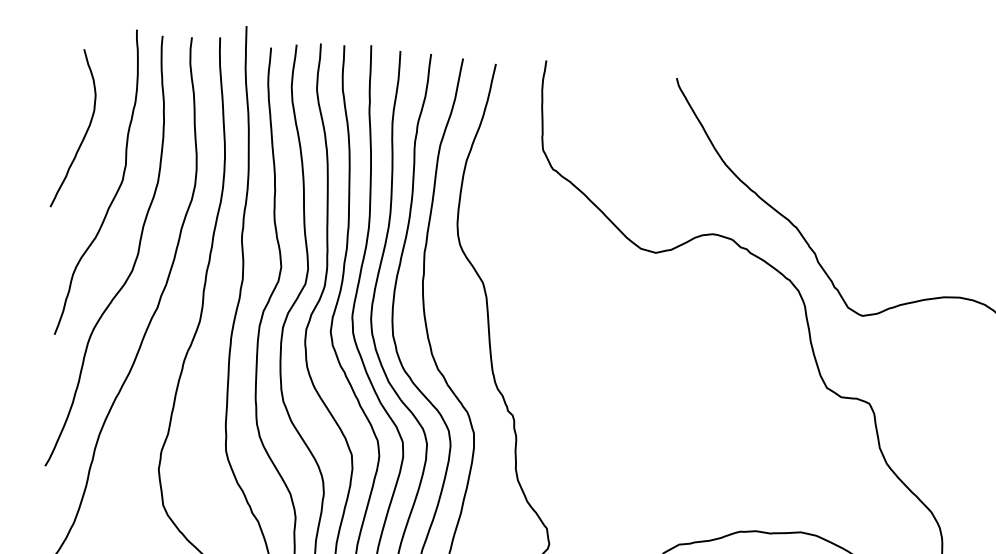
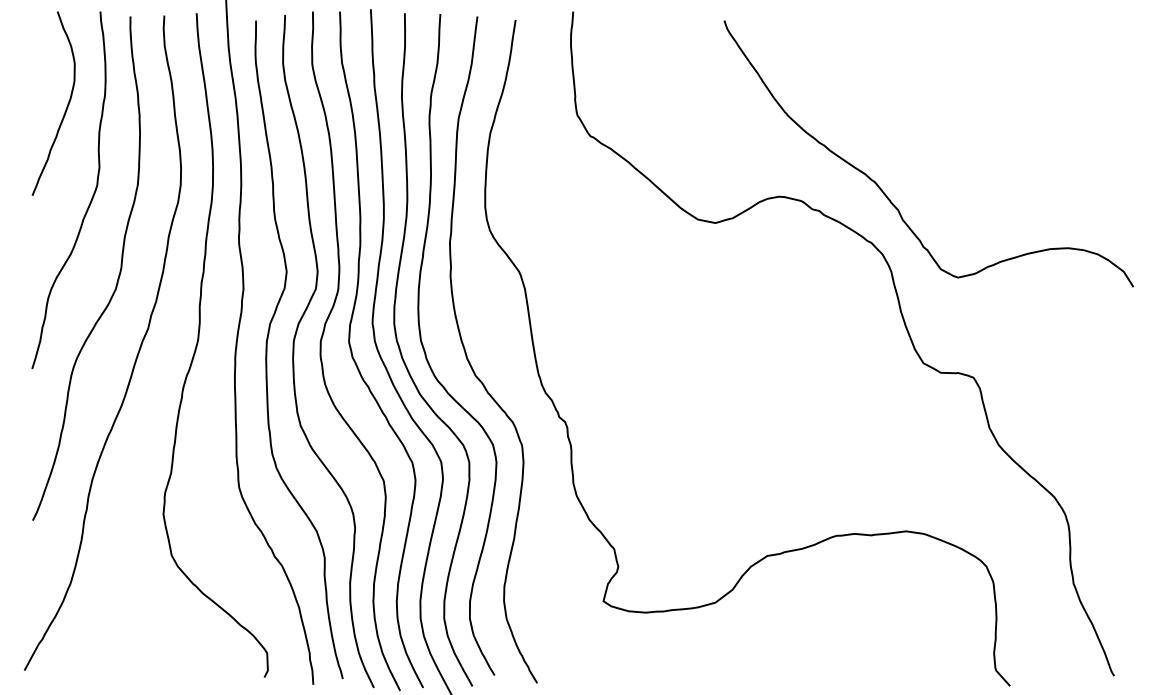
curve: (85, 132) -> (66, 106), moved

